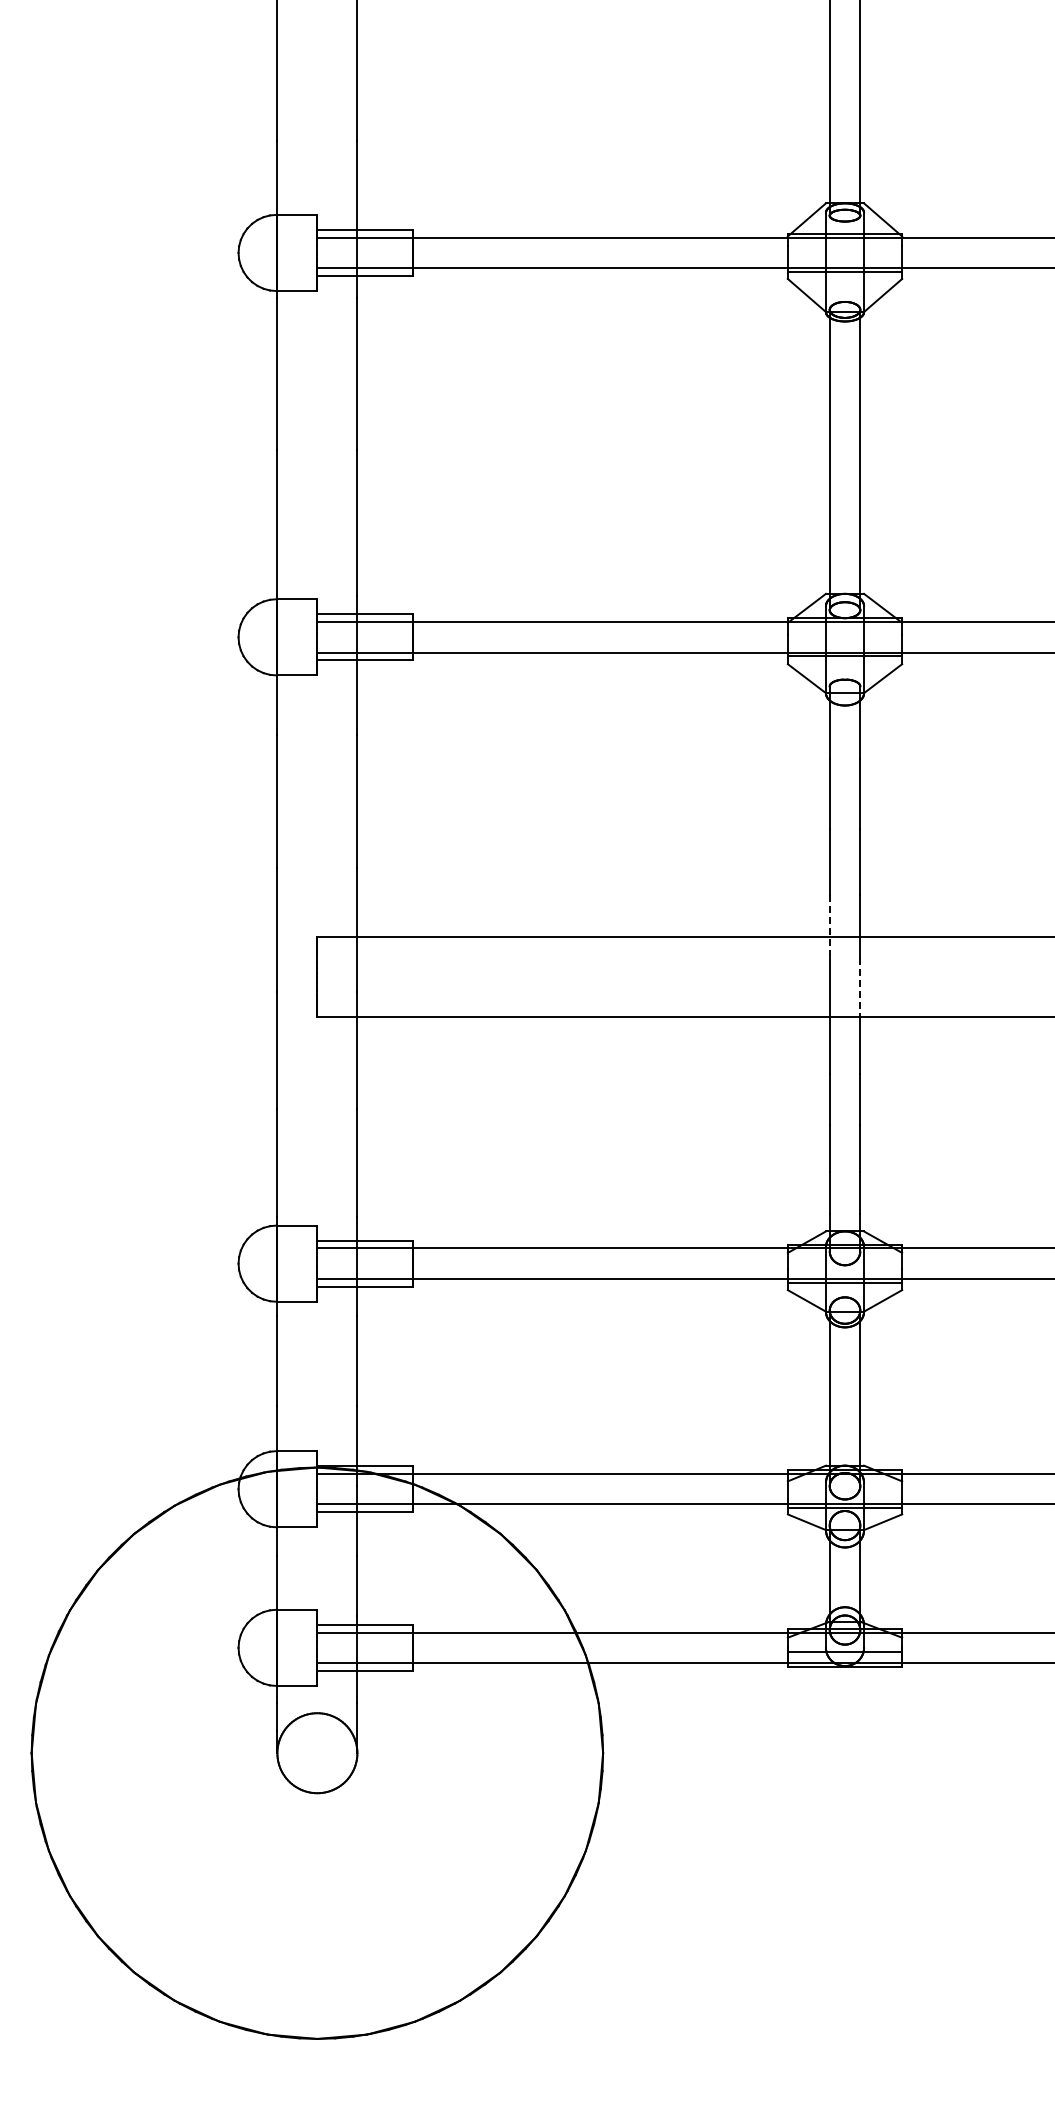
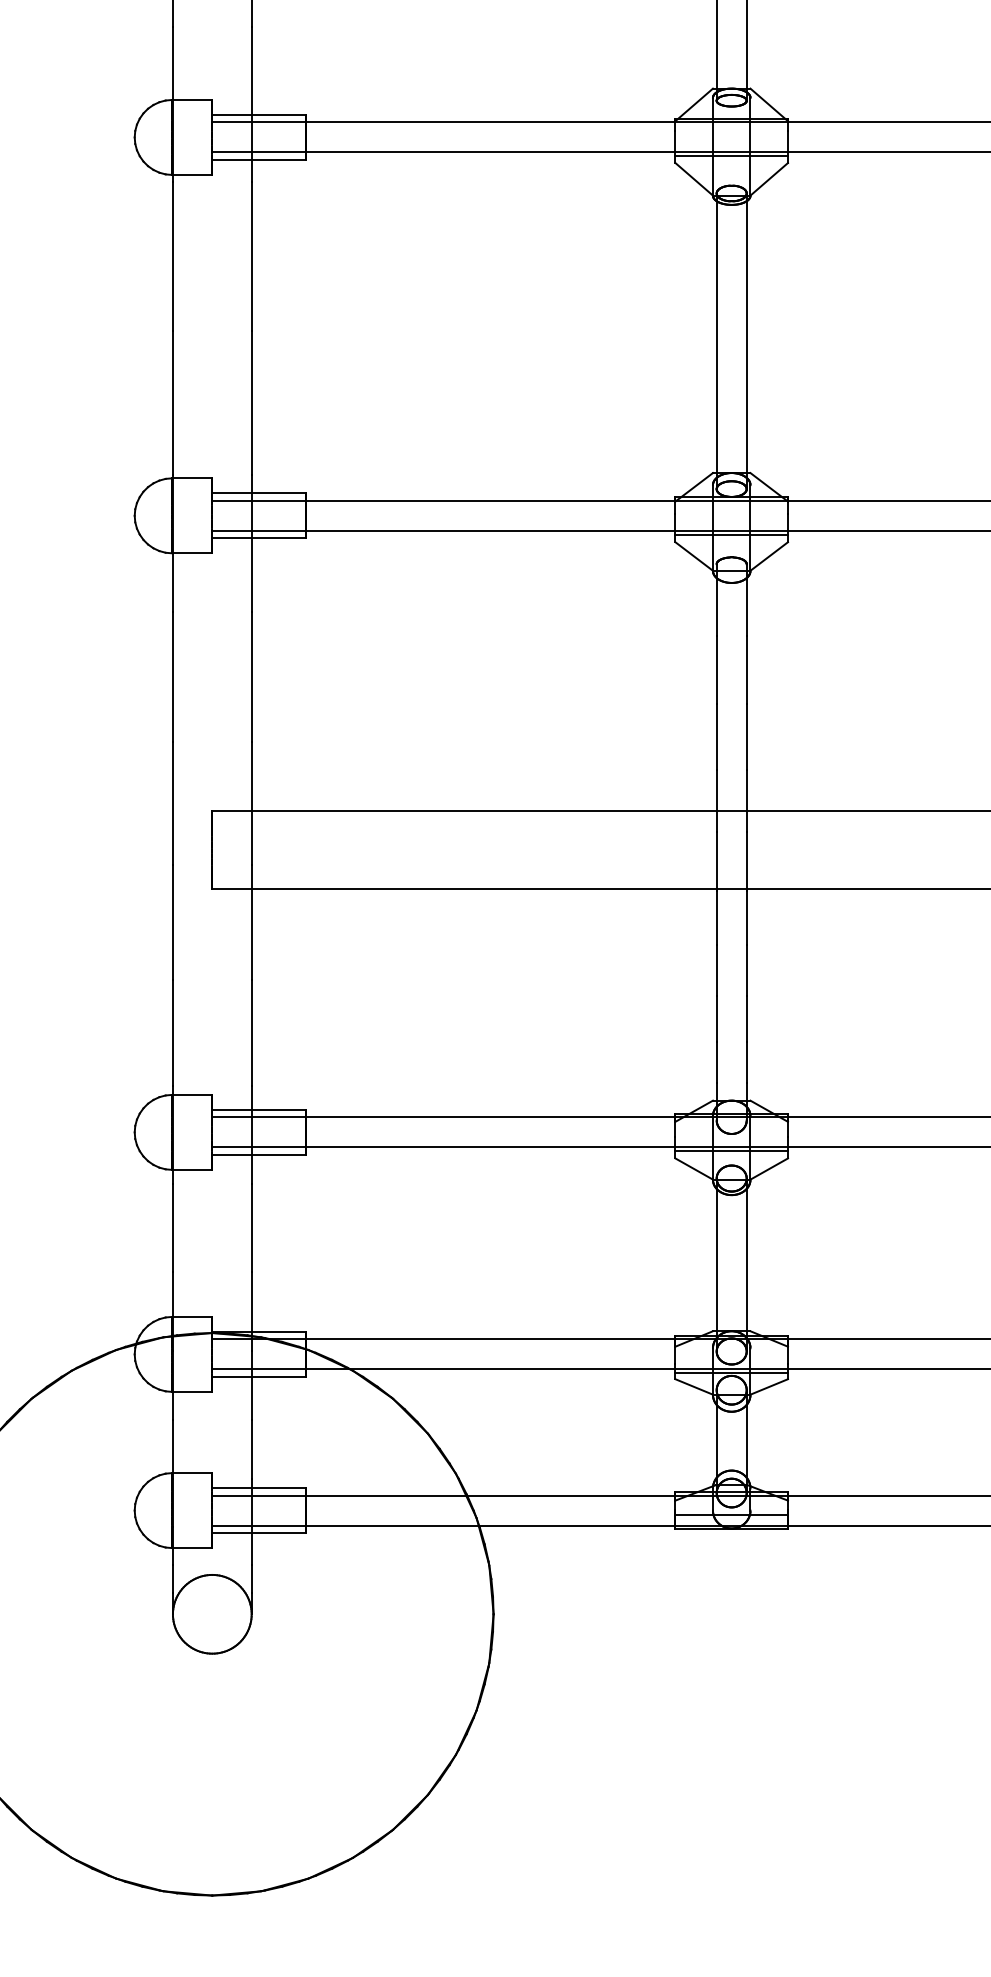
line: (829, 926) -> (716, 800), dashed -> solid
line: (860, 988) -> (746, 861), dashed -> solid

